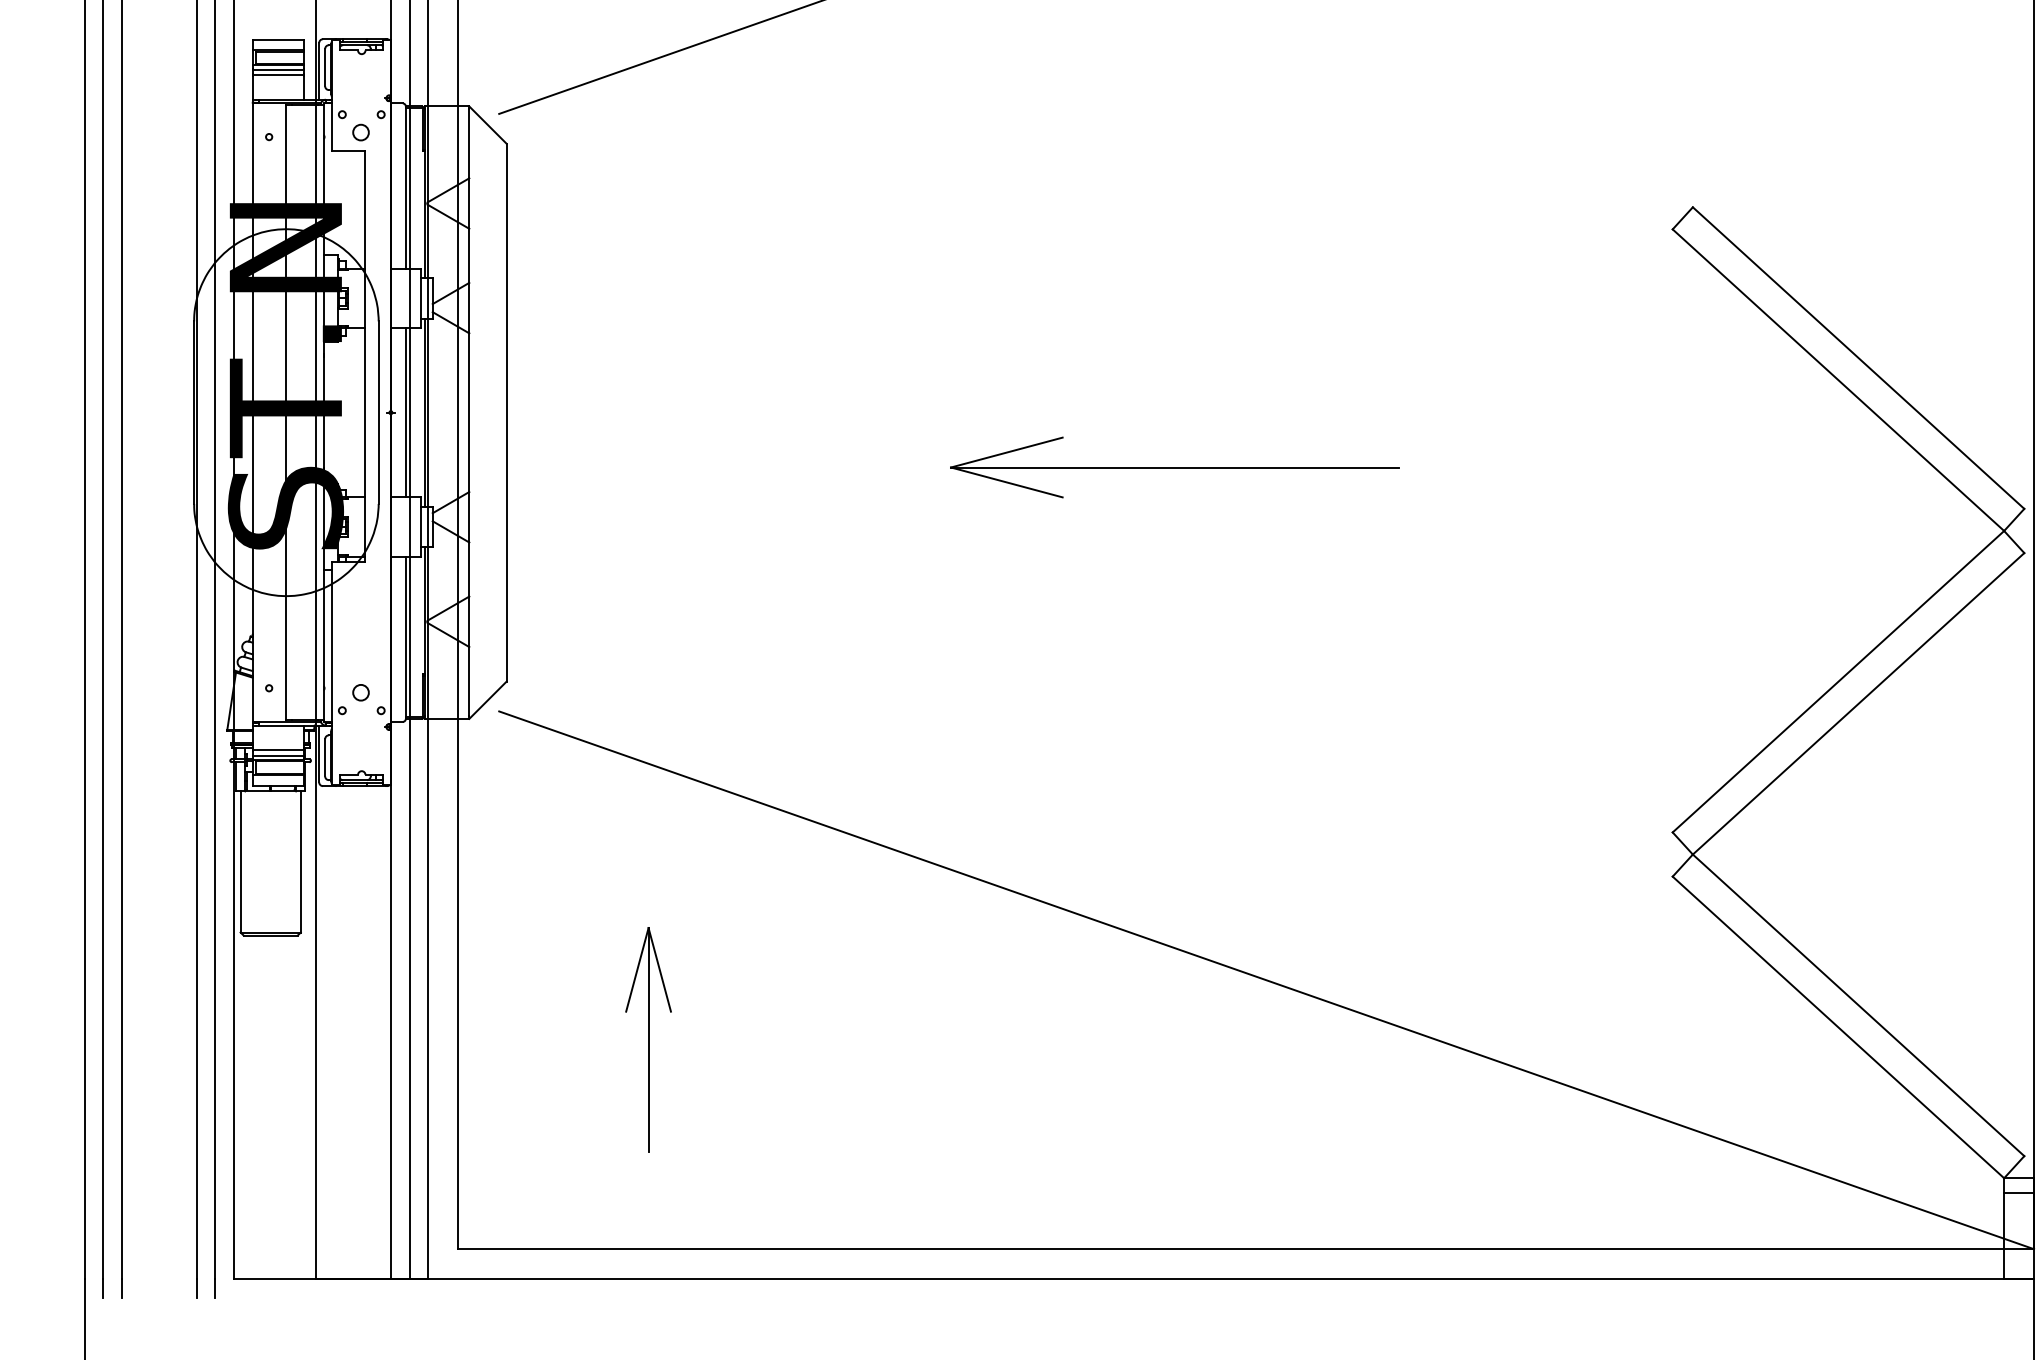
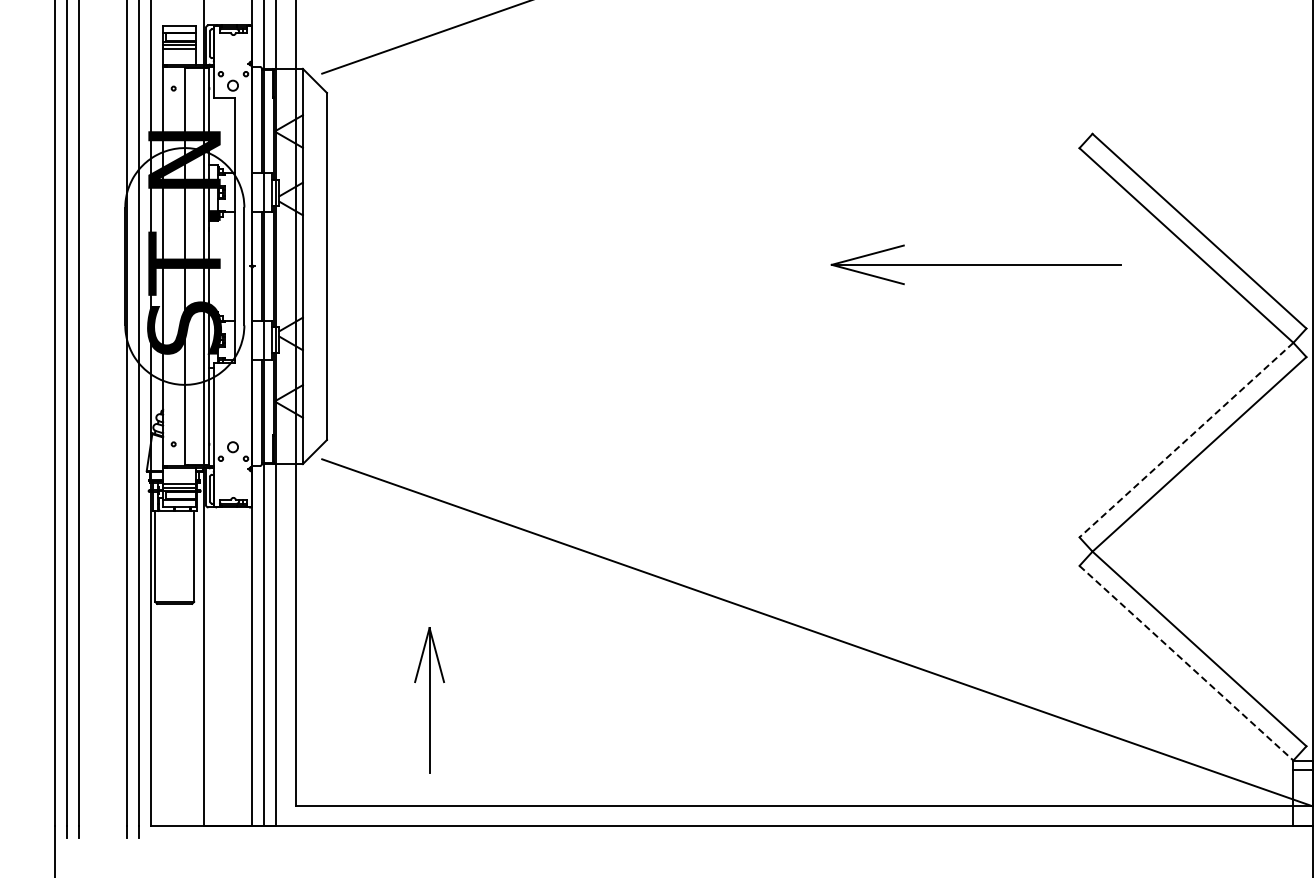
part: (1173, 466) -> (975, 264), moved
line: (1838, 682) -> (1186, 440), solid -> dashed
line: (1838, 1027) -> (1186, 663), solid -> dashed
part: (648, 1040) -> (429, 700), moved

